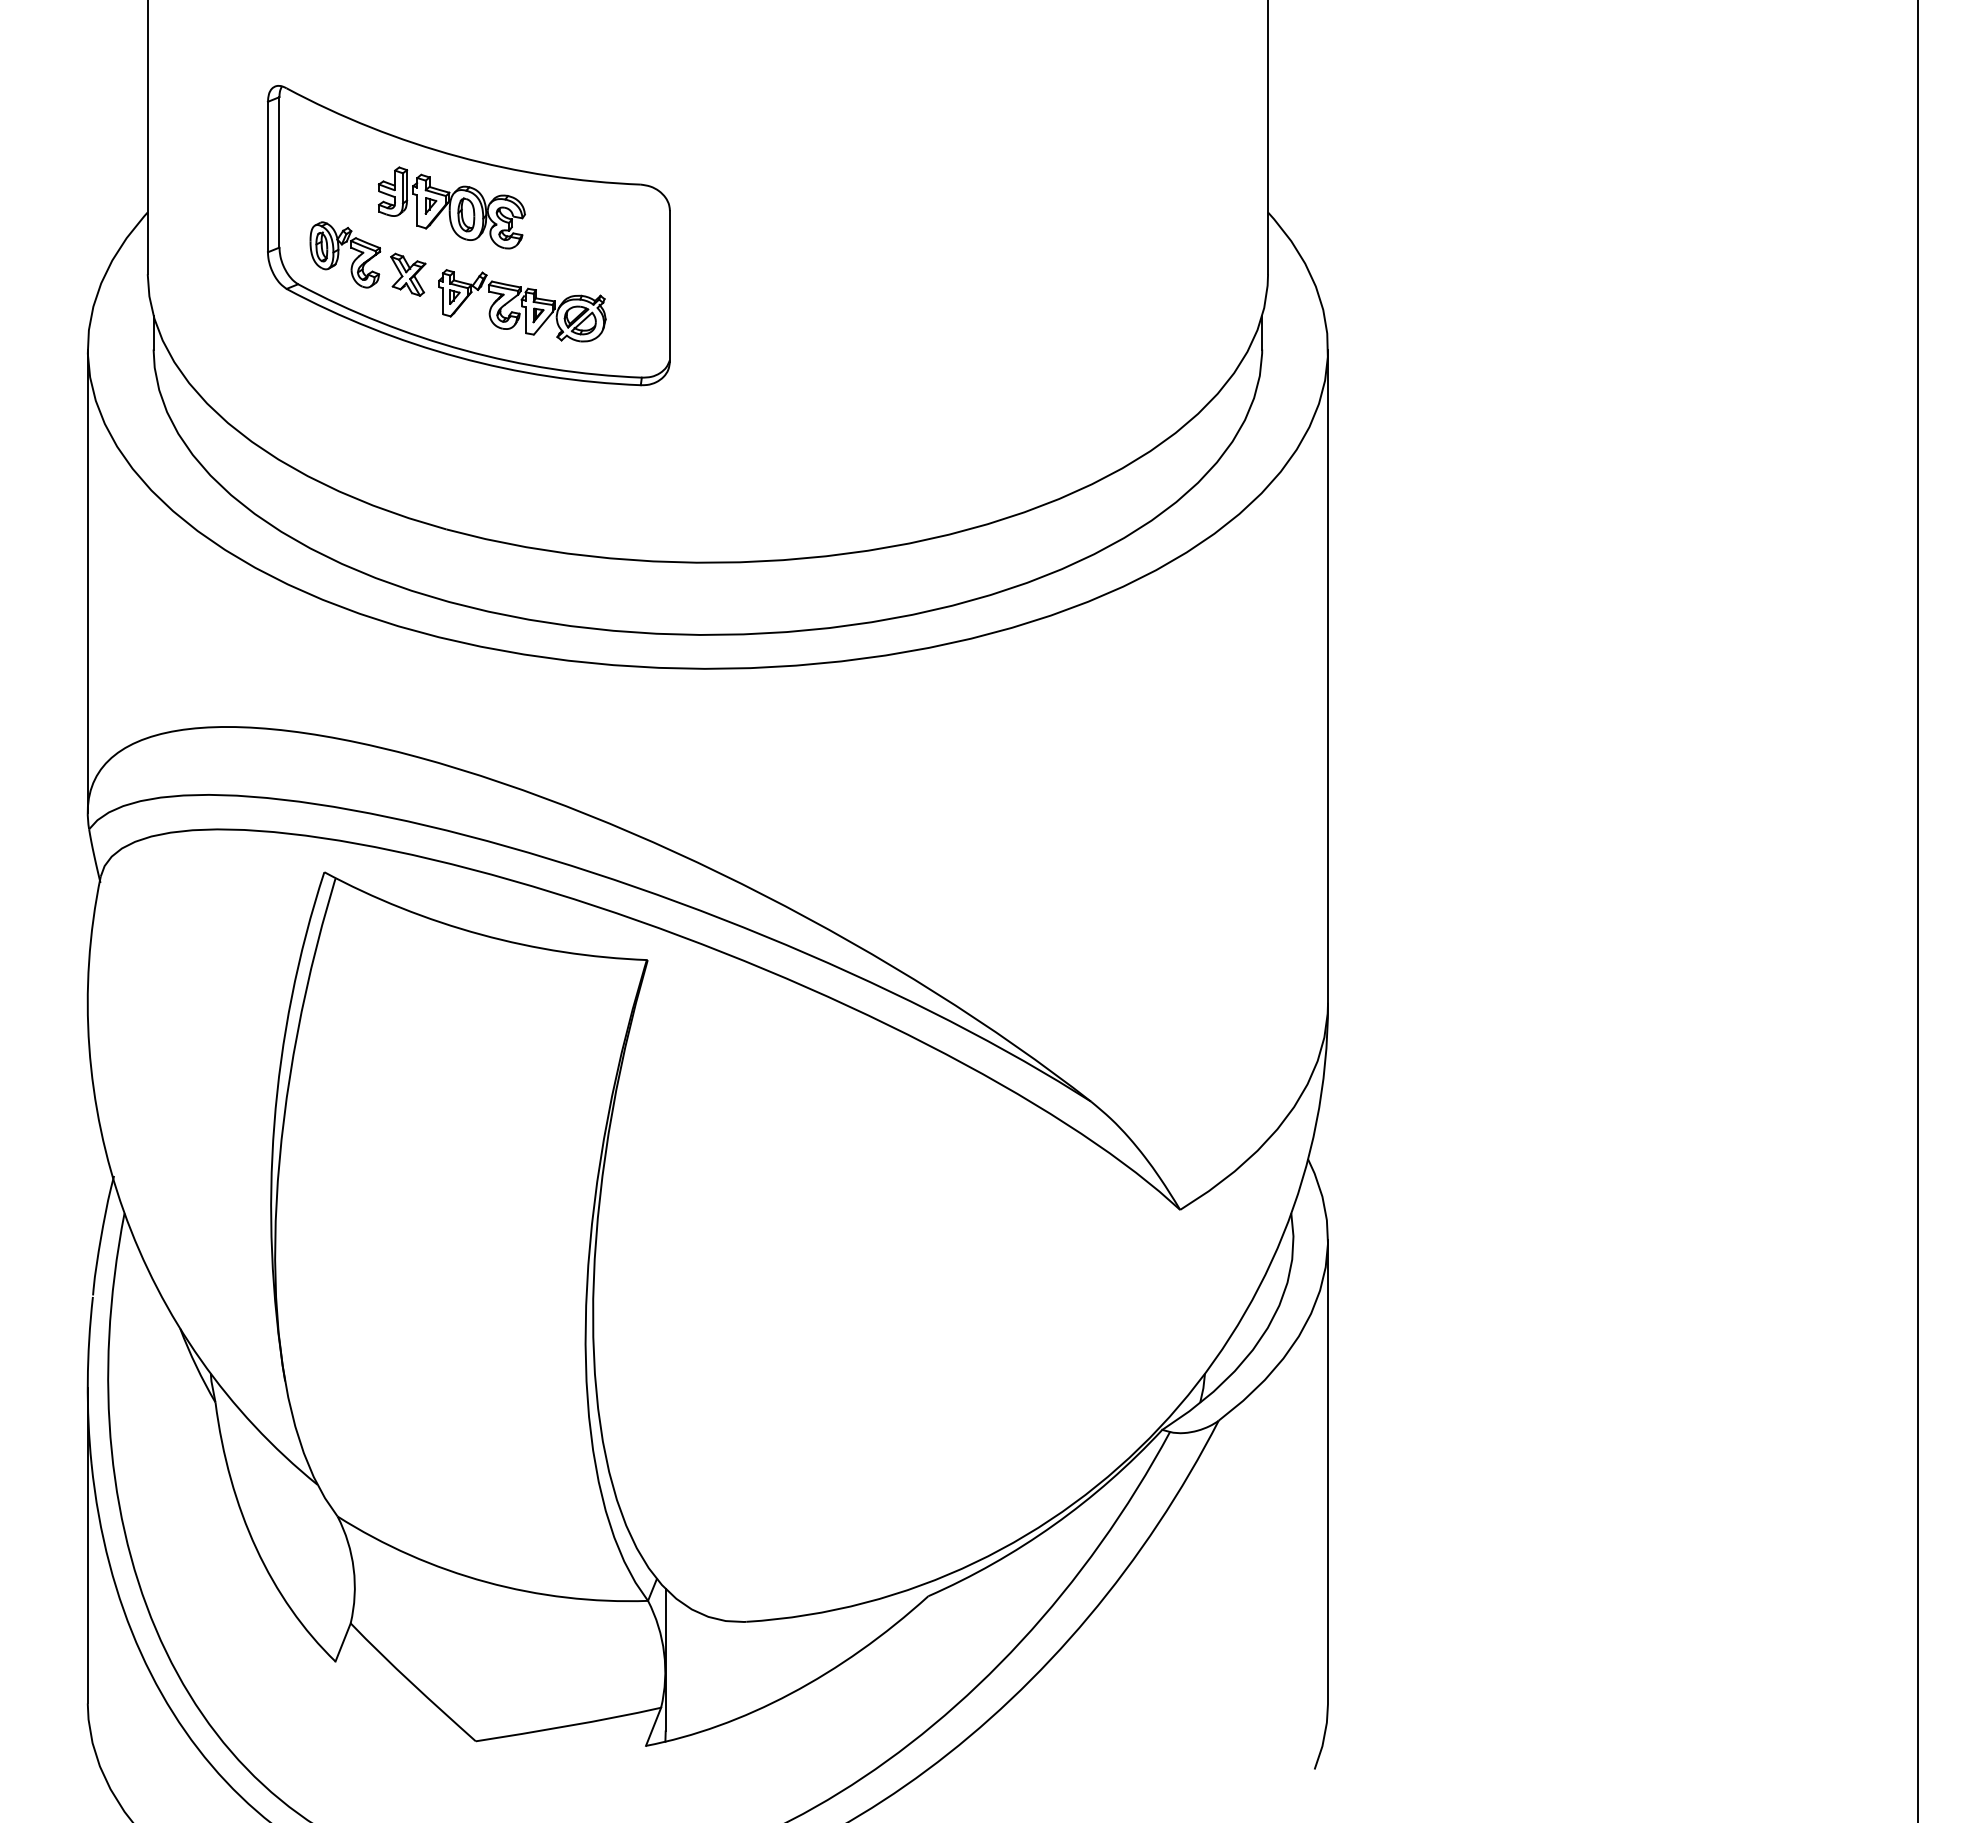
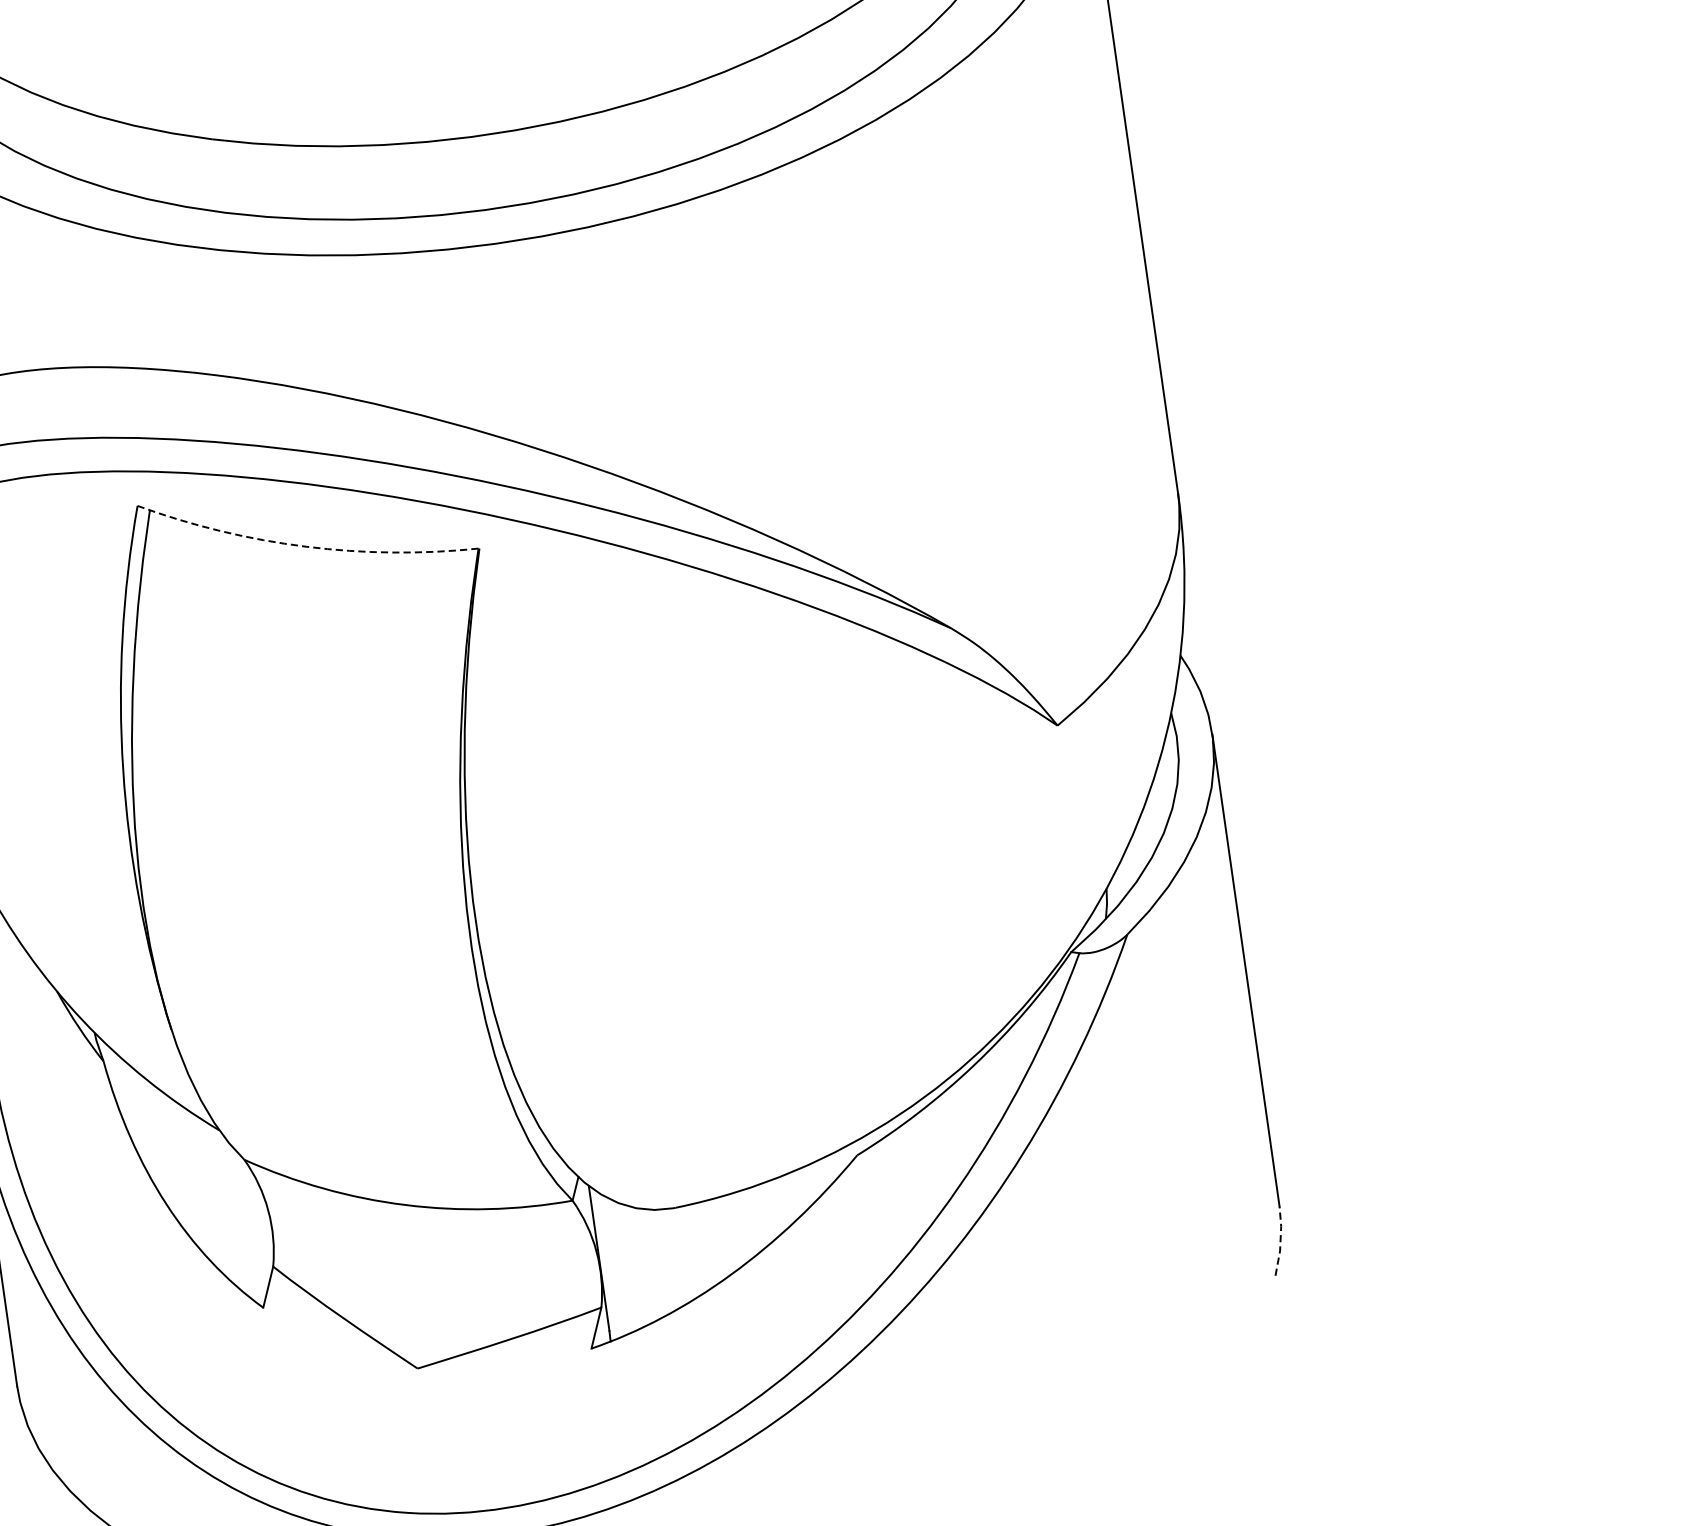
arc: (481, 934) -> (306, 546), solid -> dashed
line: (1324, 1736) -> (1280, 1240), solid -> dashed

